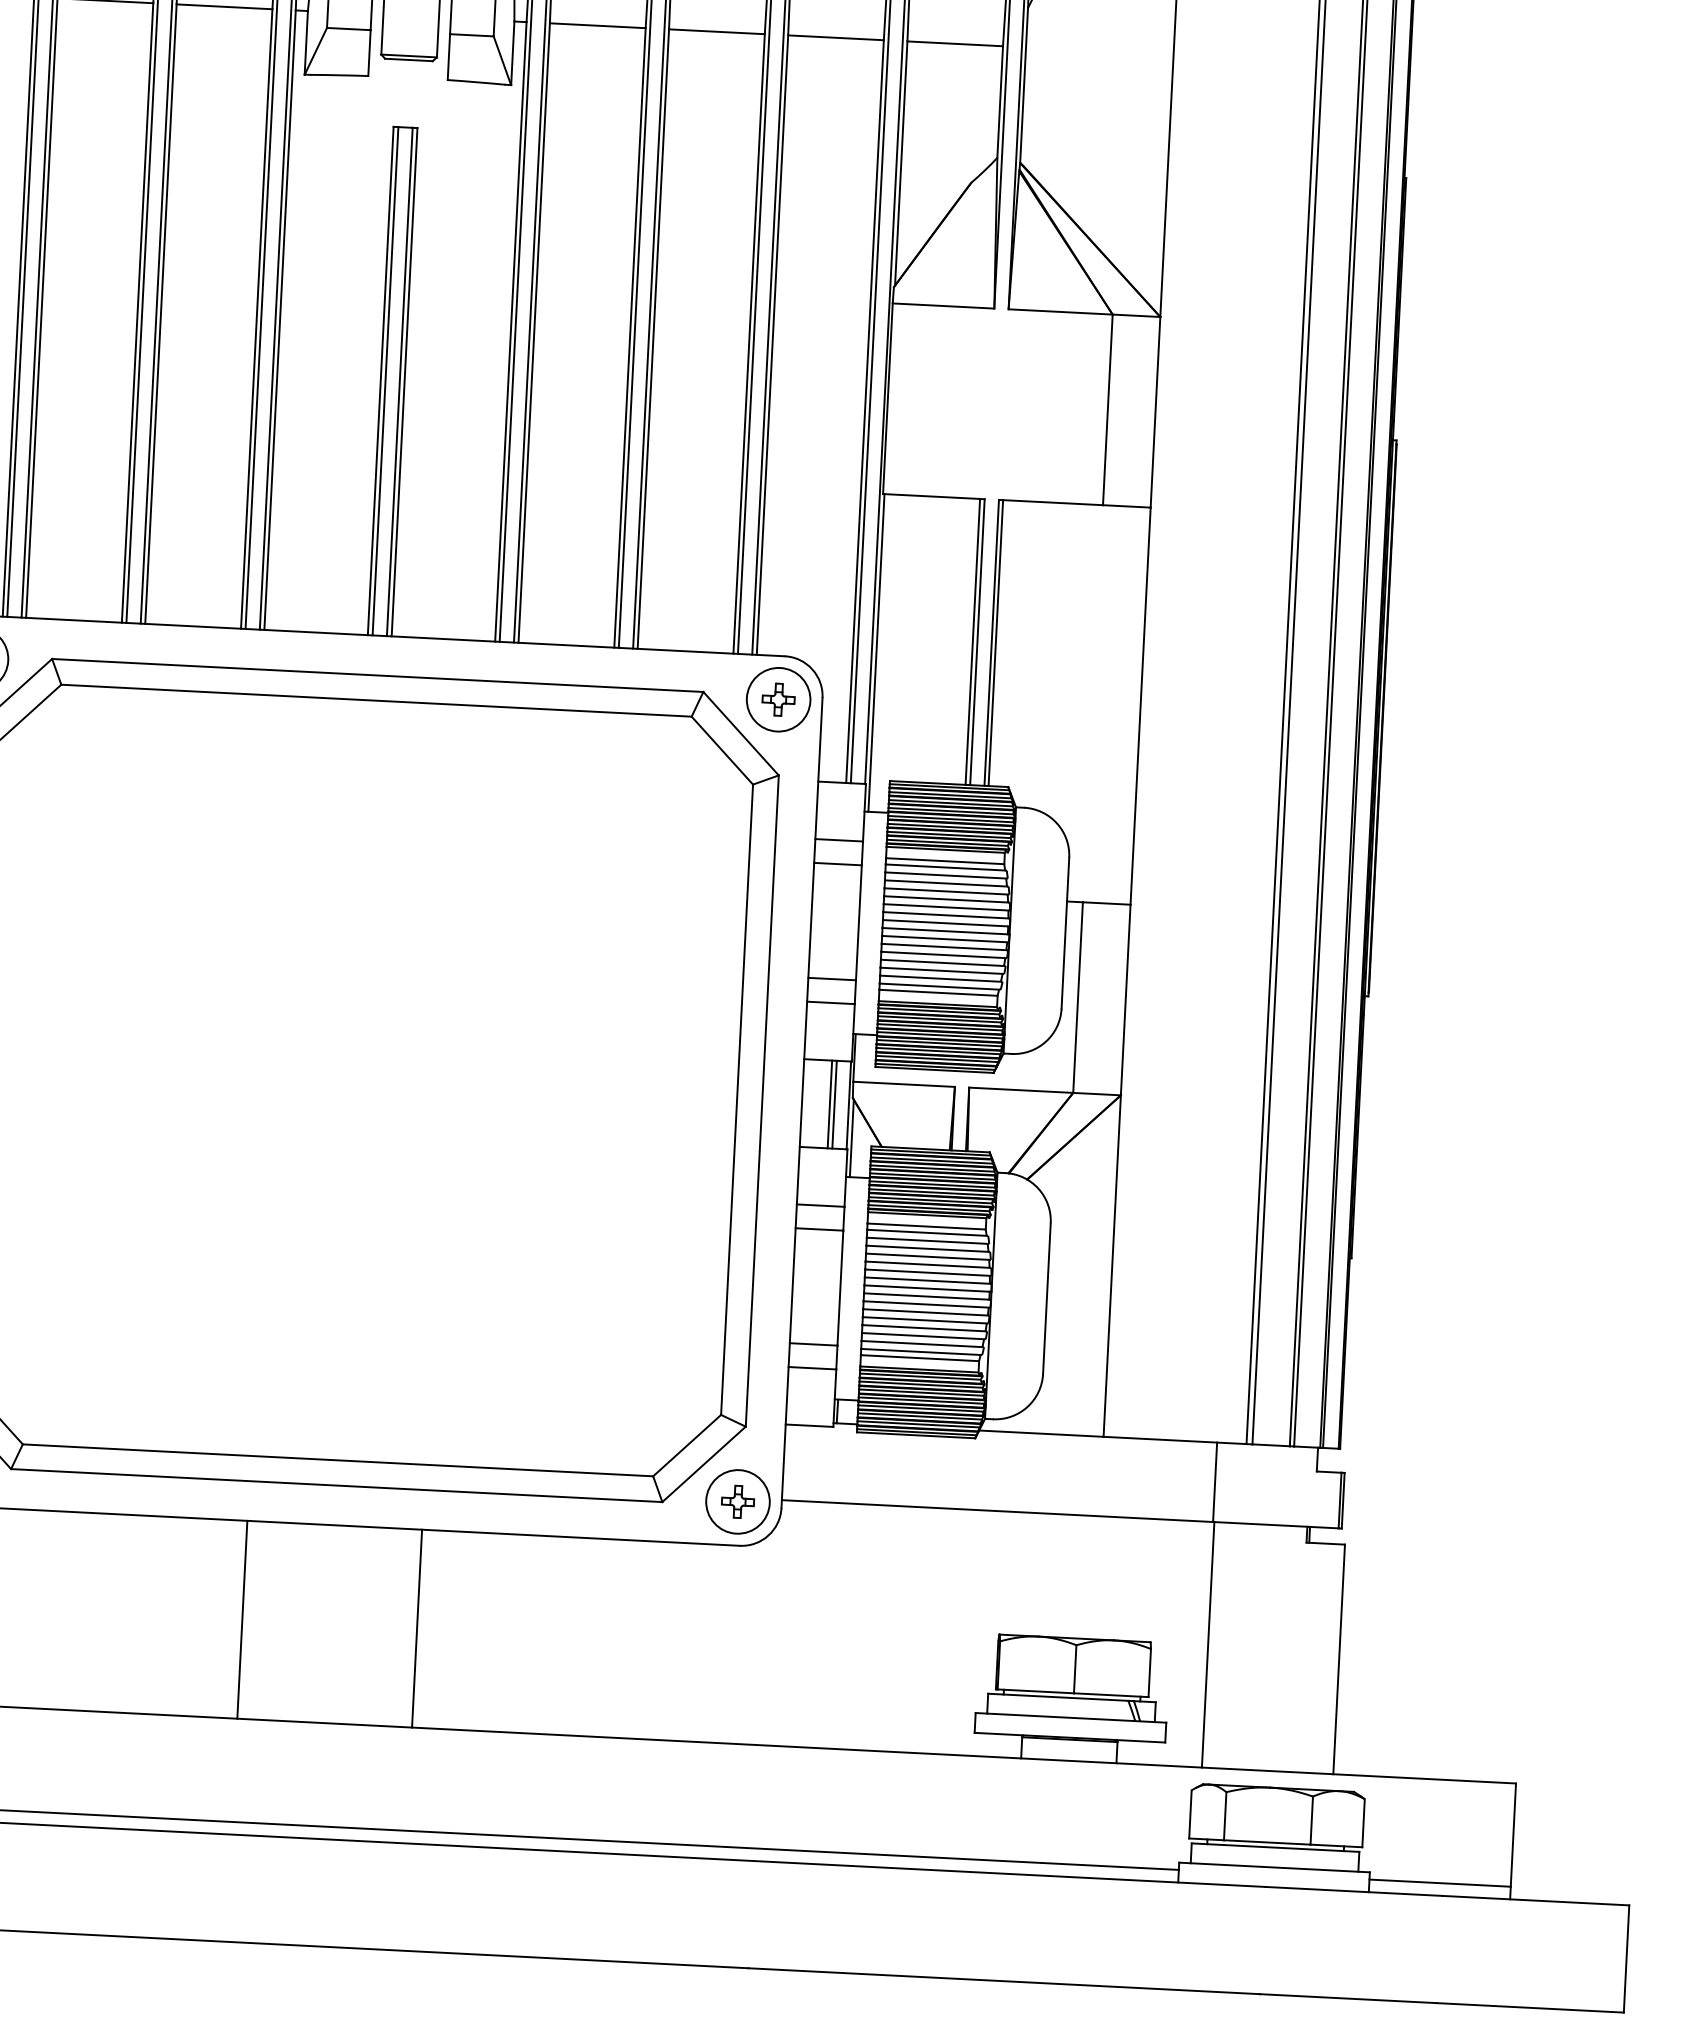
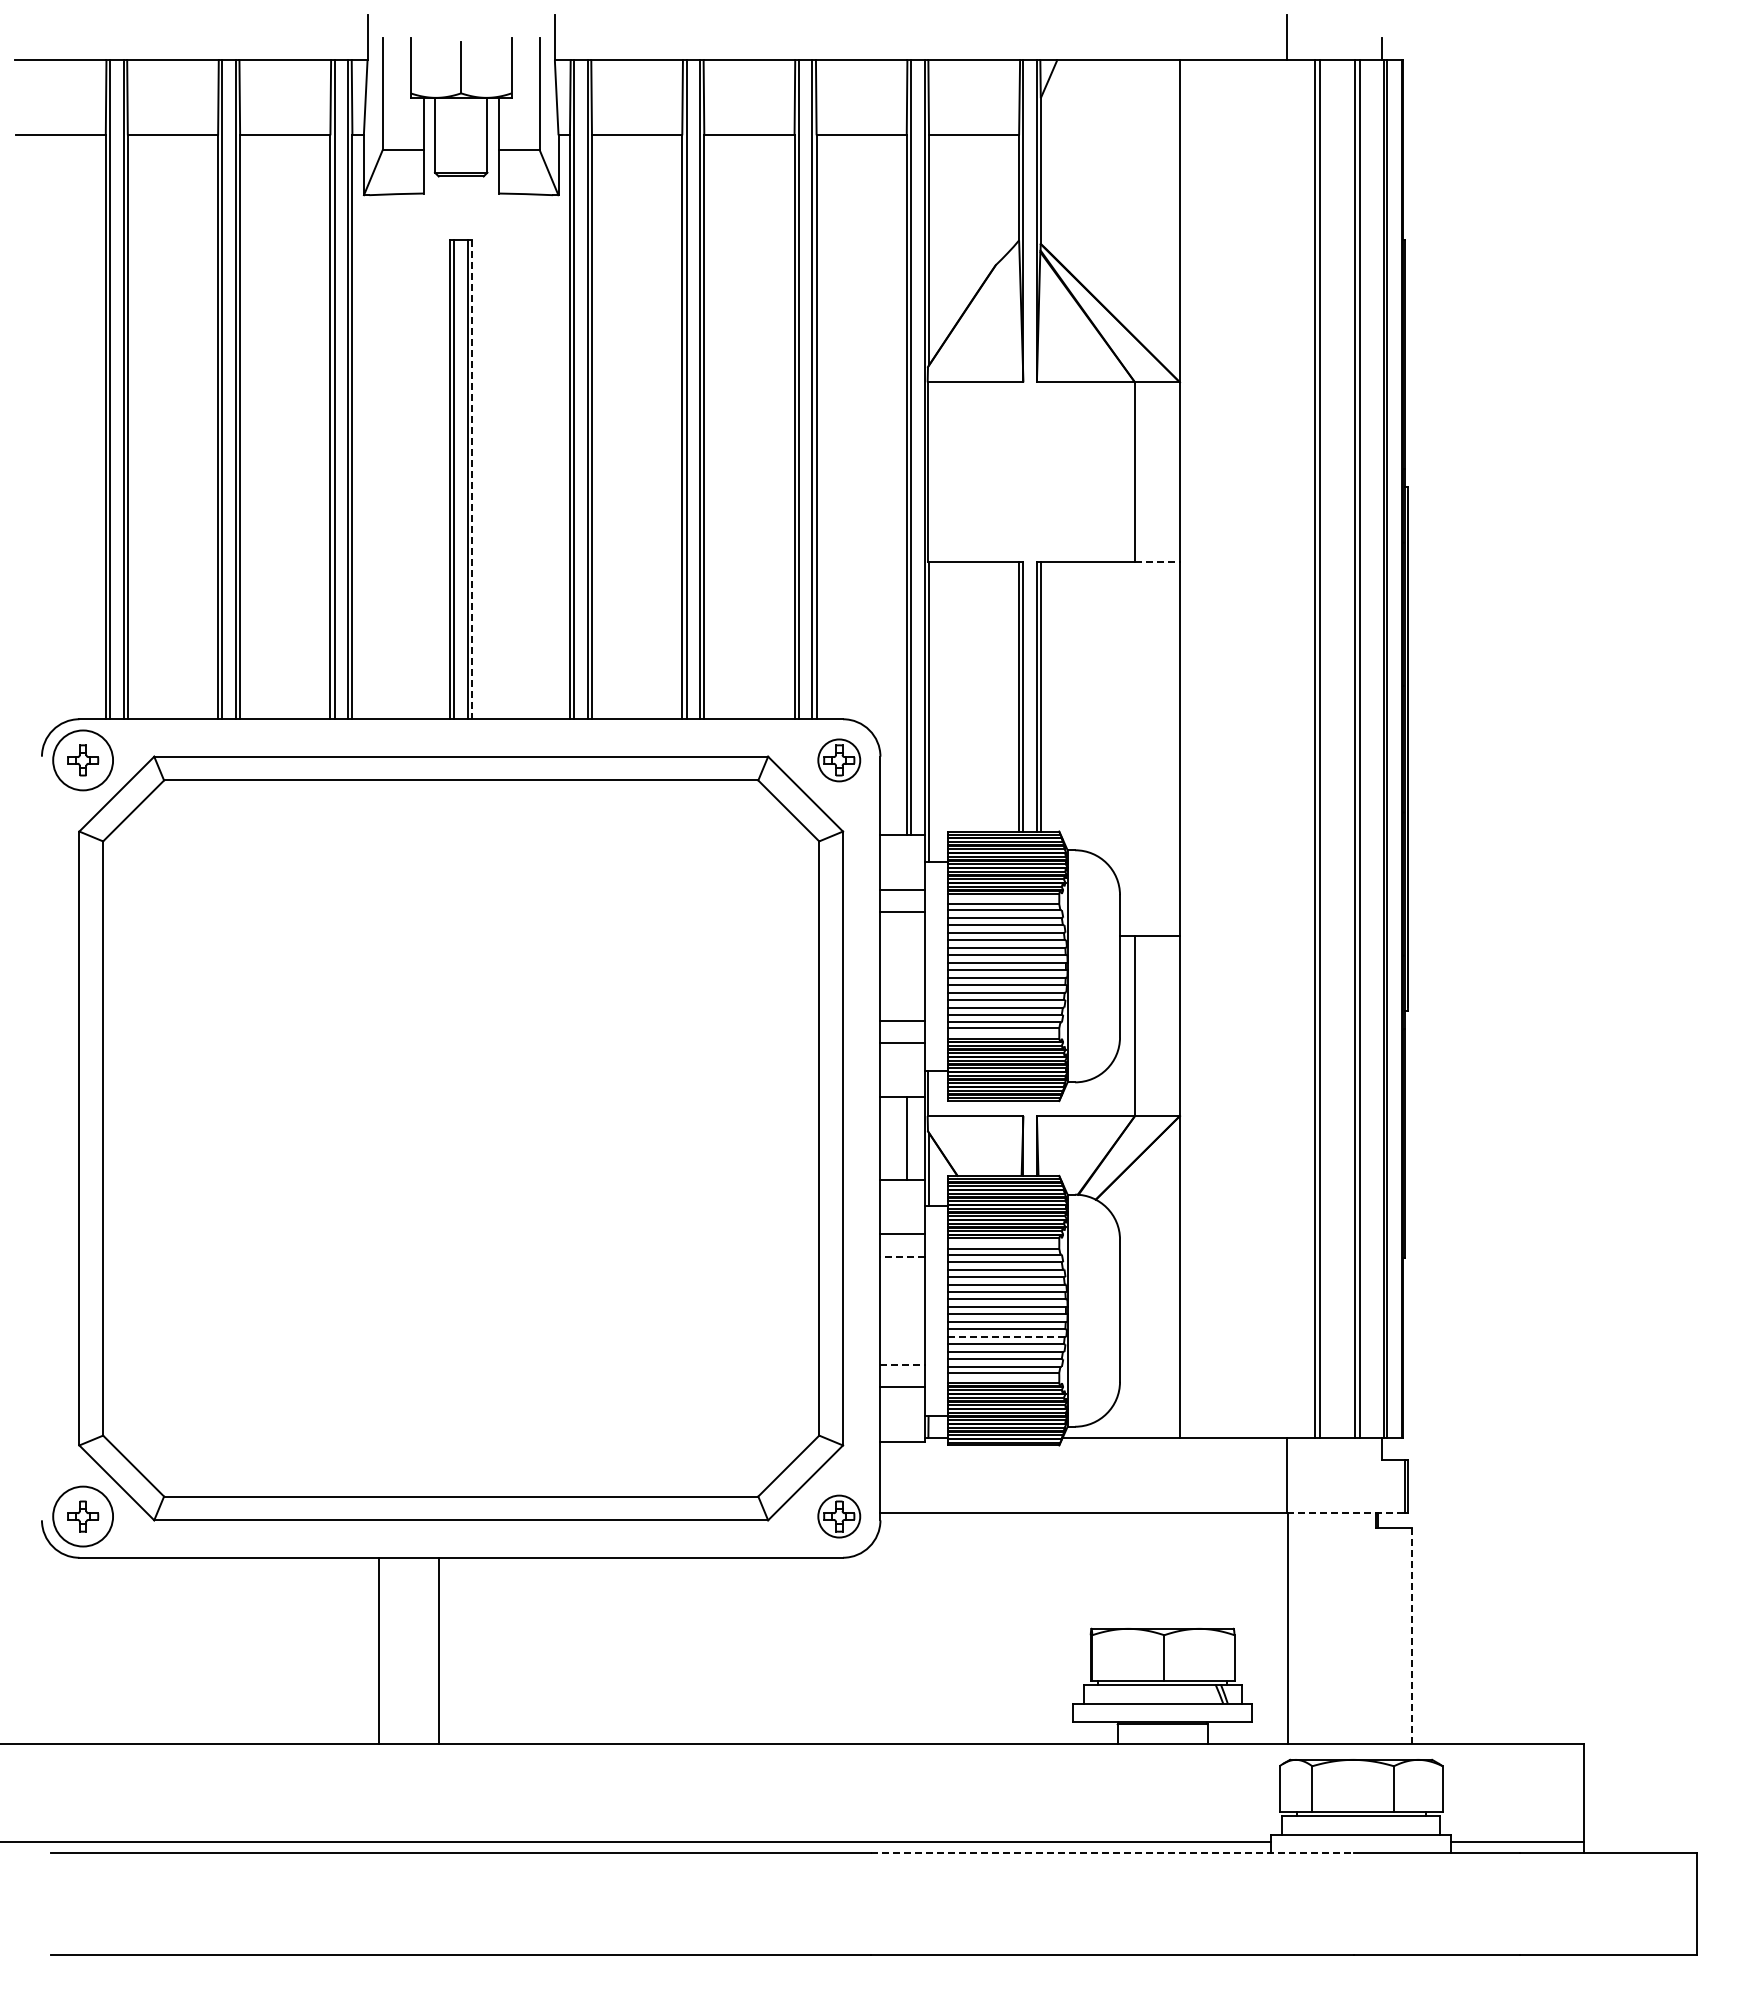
line: (404, 382) -> (472, 479), solid -> dashed
line: (1126, 506) -> (1157, 562), solid -> dashed
circle: (778, 699) -> (839, 760), size x0.7
line: (834, 1104) -> (911, 1138), removed
line: (819, 1229) -> (902, 1256), solid -> dashed
line: (925, 1319) -> (1006, 1336), solid -> dashed
line: (814, 1344) -> (903, 1364), solid -> dashed
circle: (738, 1501) -> (839, 1516), size x0.7
line: (1276, 1524) -> (1346, 1512), solid -> dashed
line: (417, 1628) -> (438, 1650), moved
line: (1339, 1658) -> (1412, 1635), solid -> dashed
line: (1009, 1874) -> (1112, 1853), solid -> dashed

